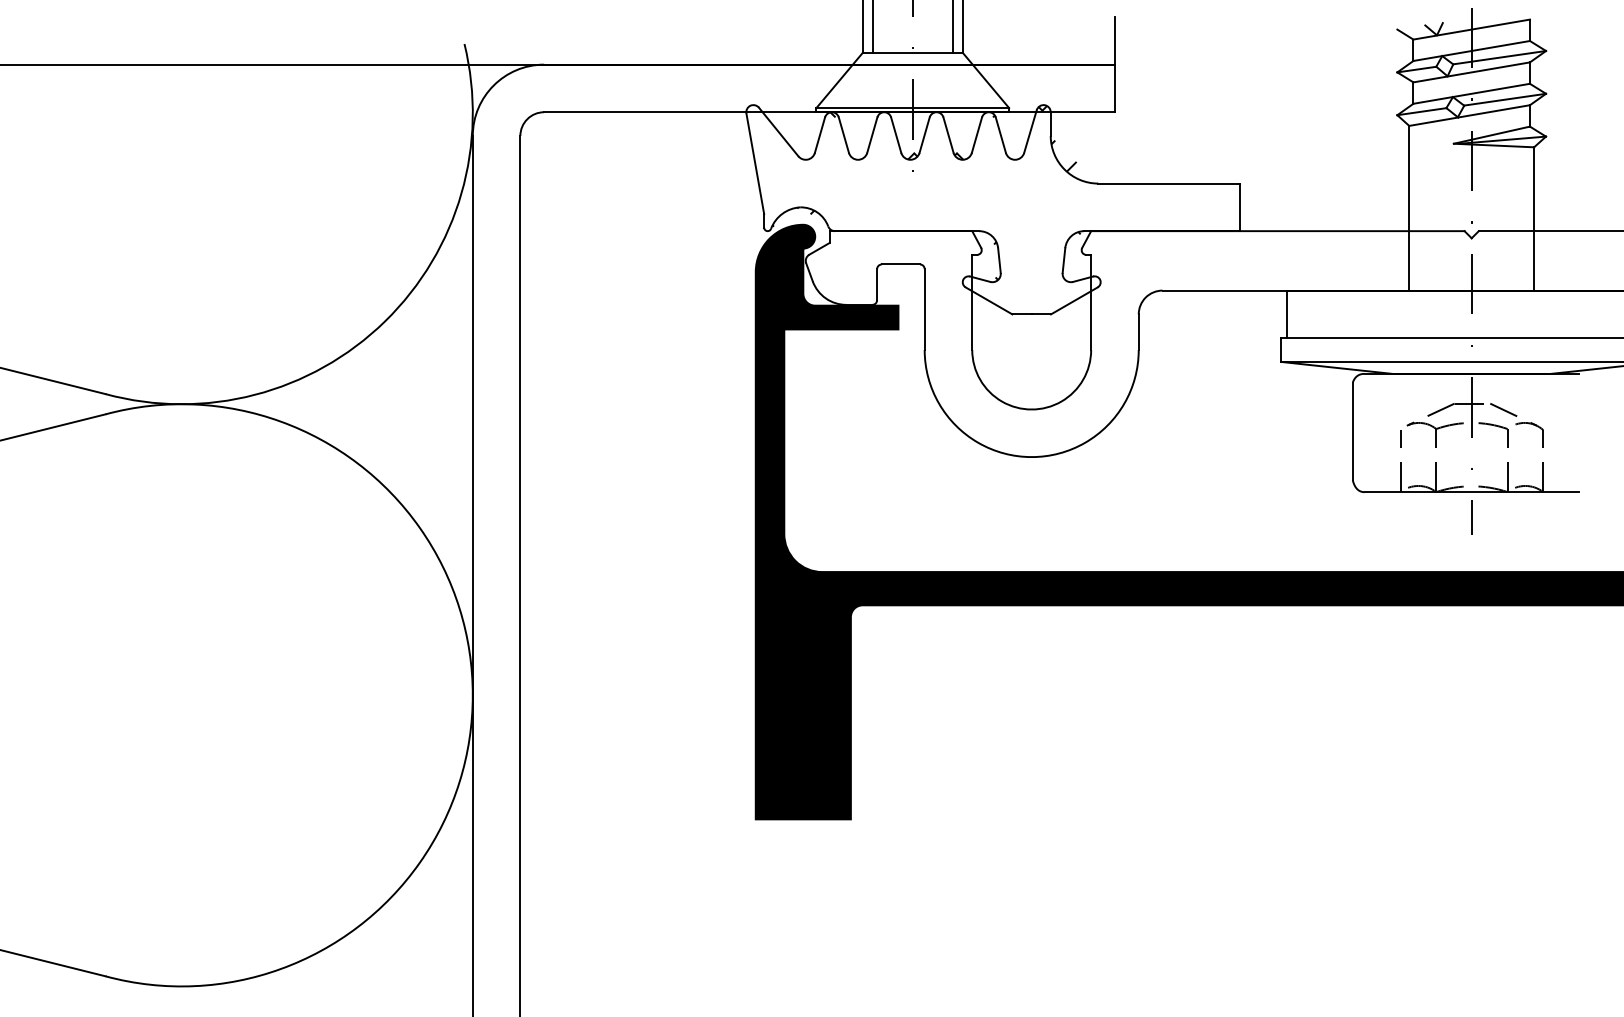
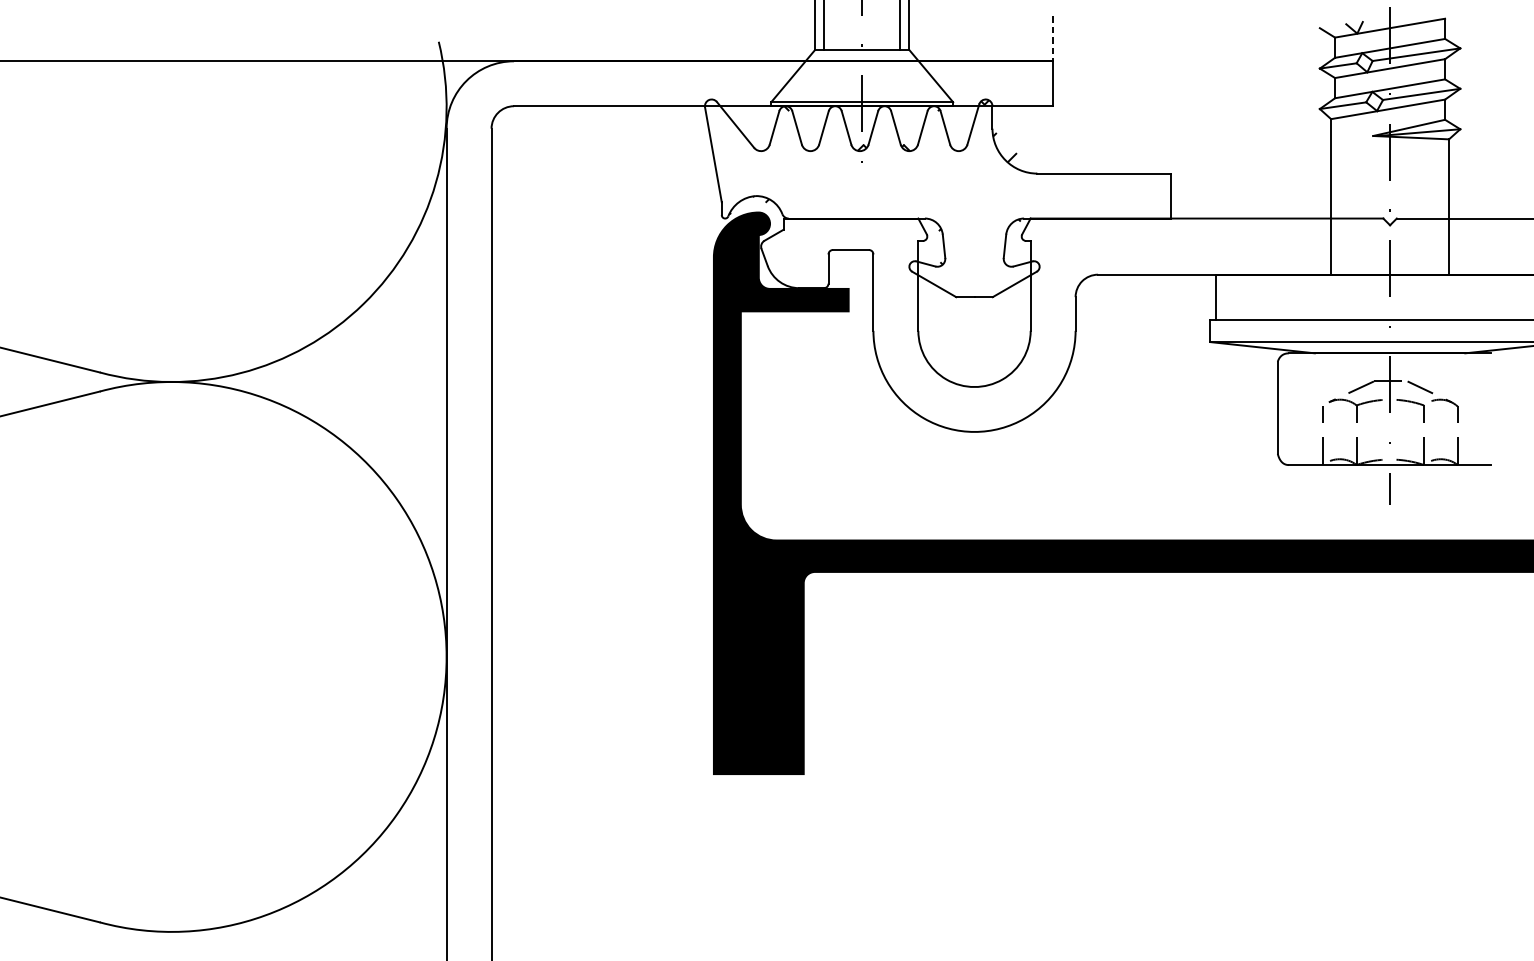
line: (1114, 40) -> (1052, 38), solid -> dashed

